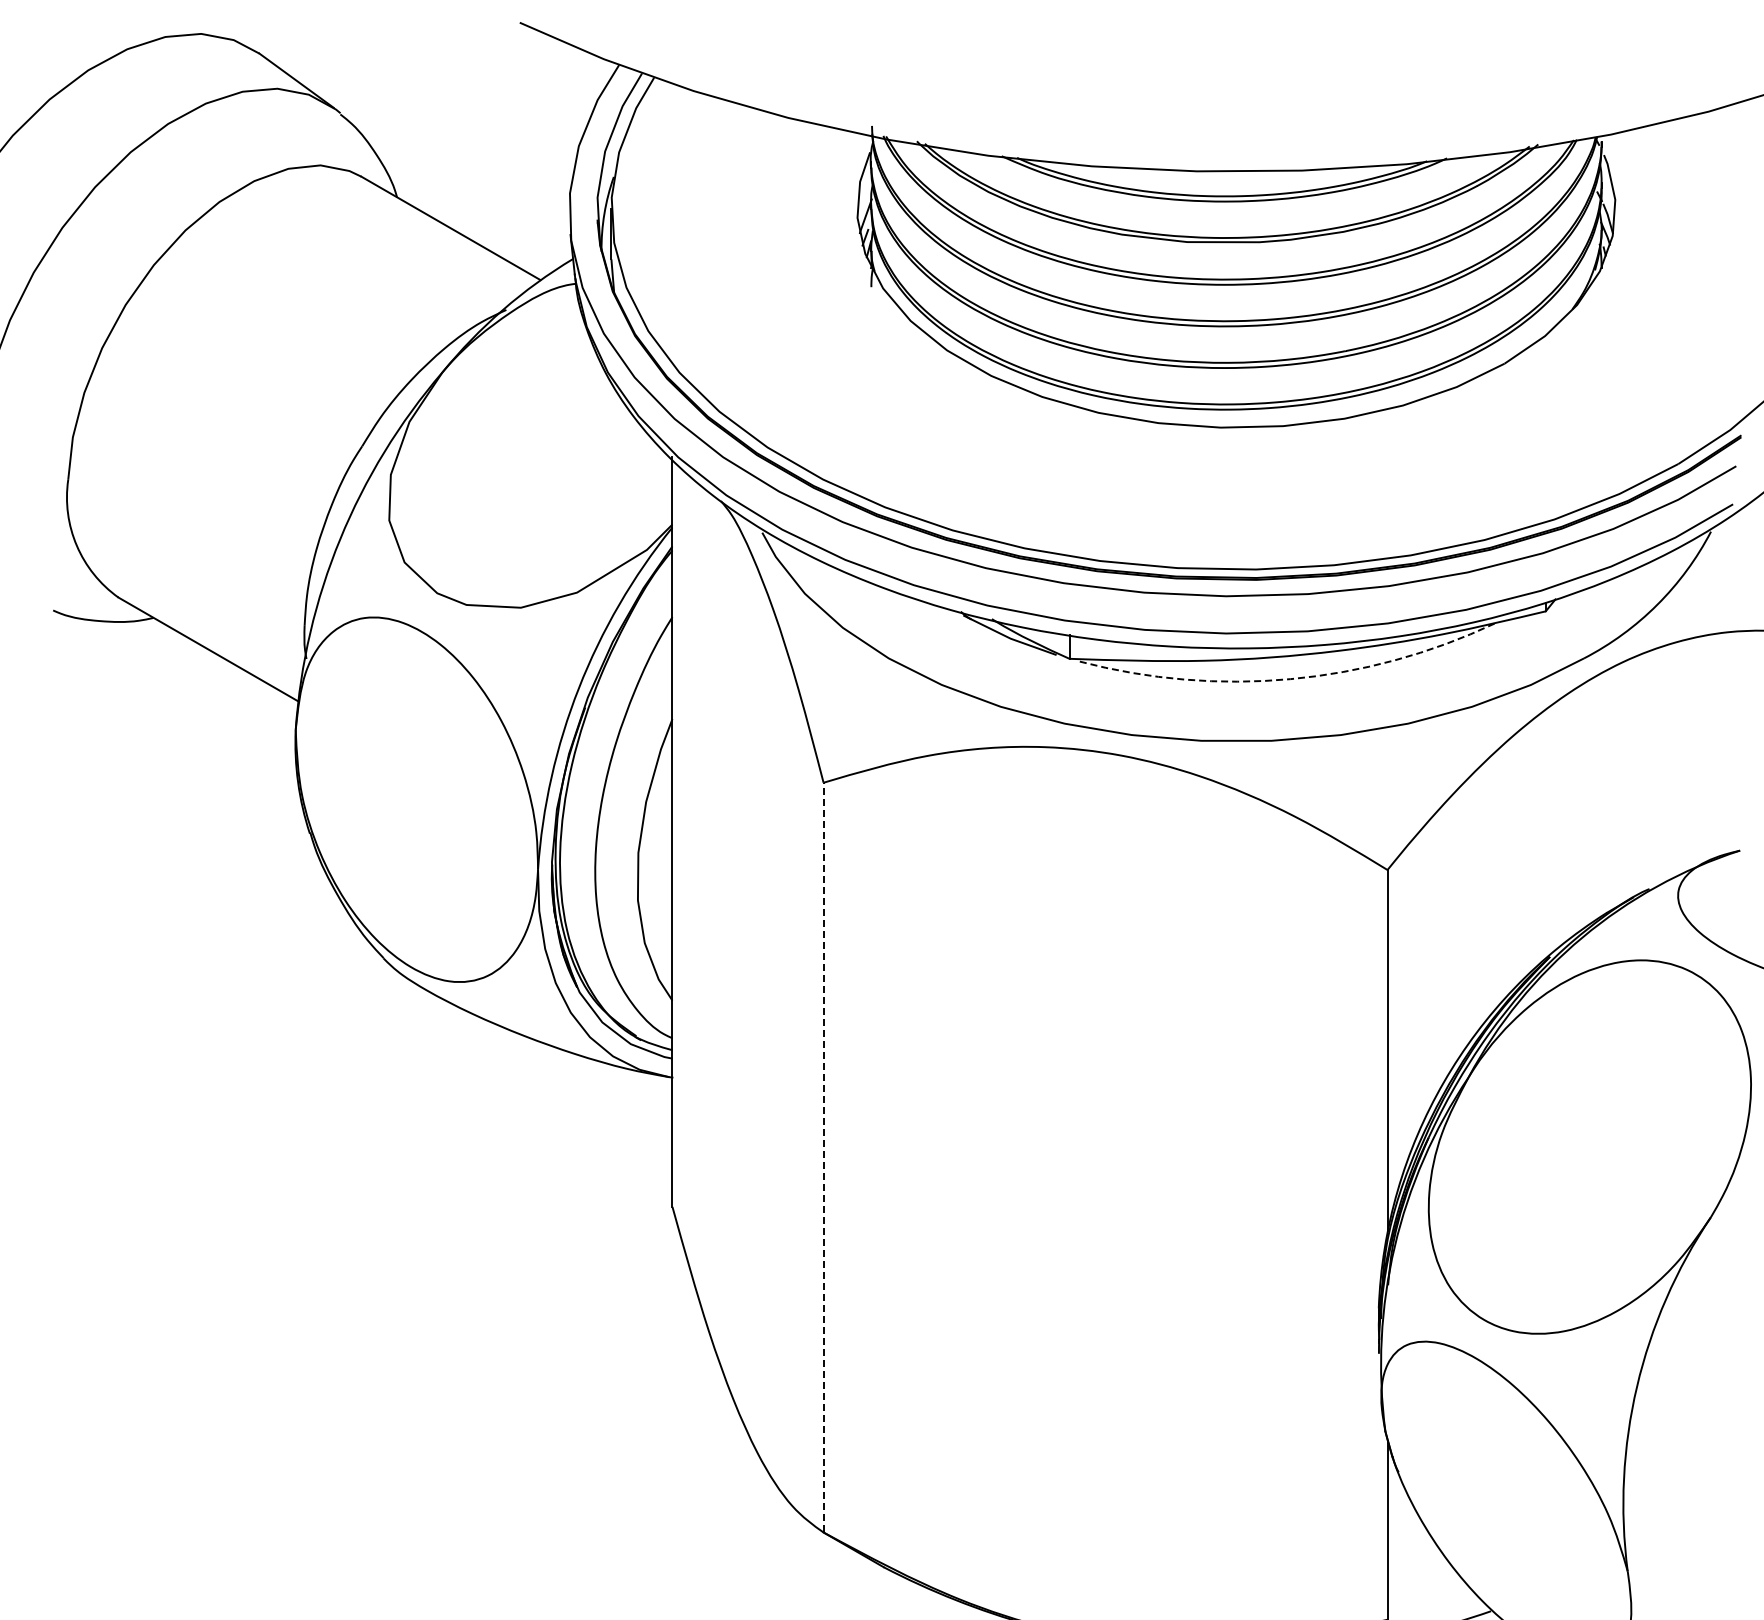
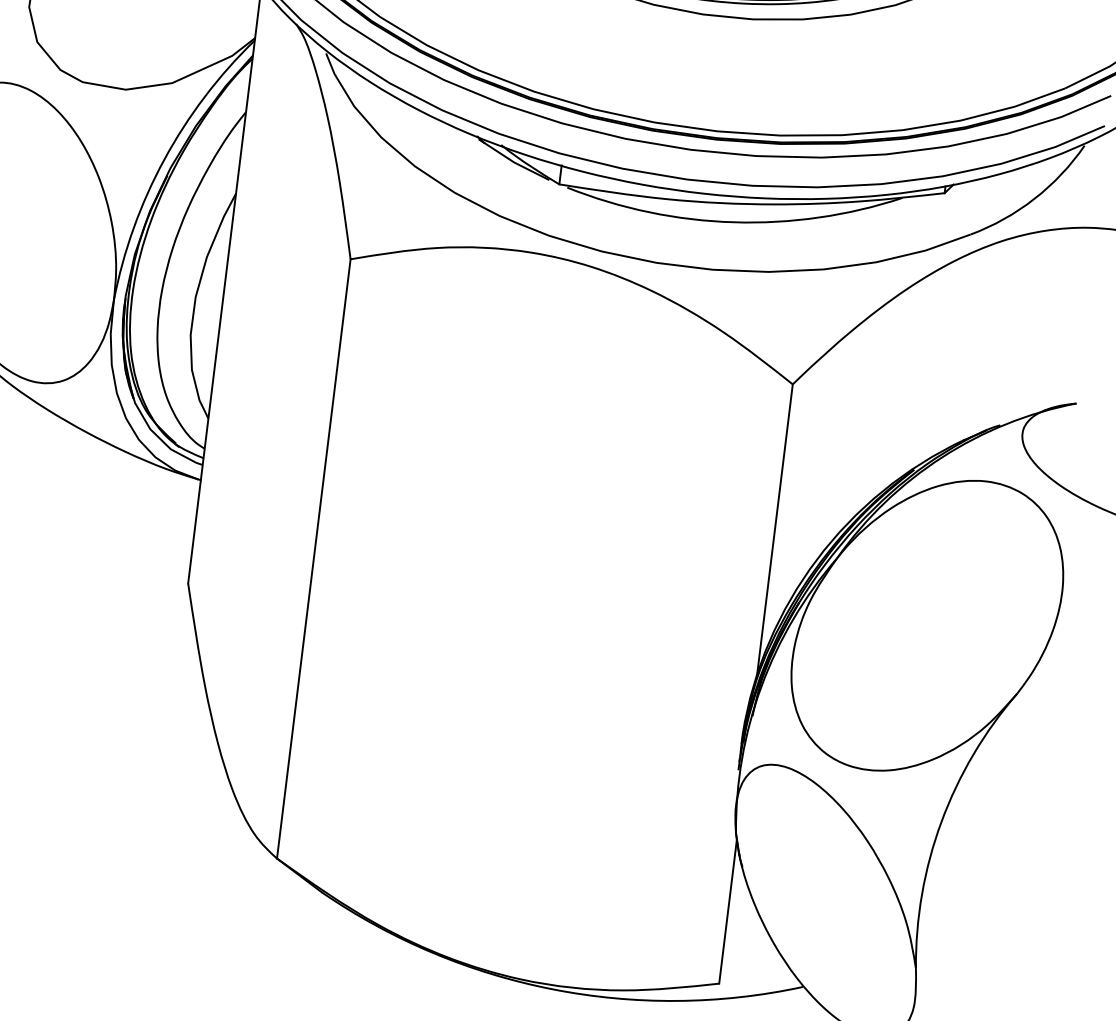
arc: (1290, 679) -> (733, 222), dashed -> solid
line: (823, 1157) -> (313, 558), dashed -> solid

